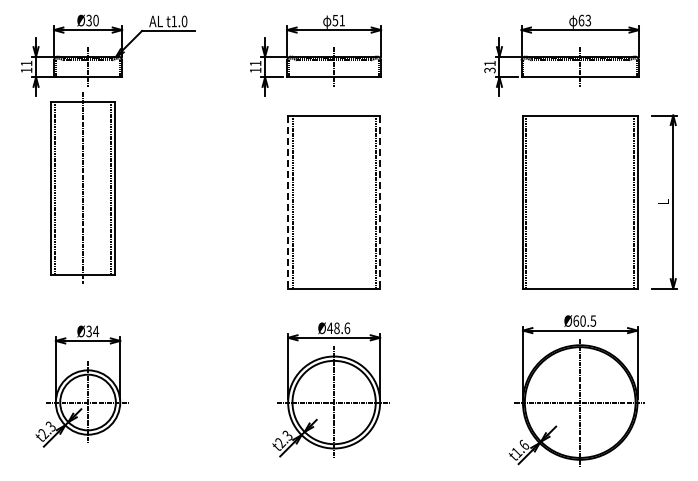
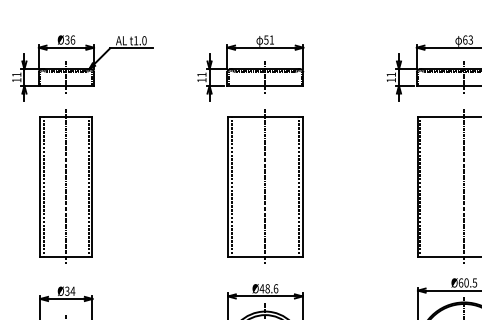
text: (95, 20) -> (72, 39), Ø30 -> Ø36
text: (489, 70) -> (390, 80), 31 -> 11
part: (82, 187) -> (66, 186), moved
line: (288, 202) -> (228, 187), dashed -> solid
line: (334, 202) -> (265, 187), added
line: (380, 202) -> (302, 187), dashed -> solid
line: (580, 202) -> (464, 187), added

